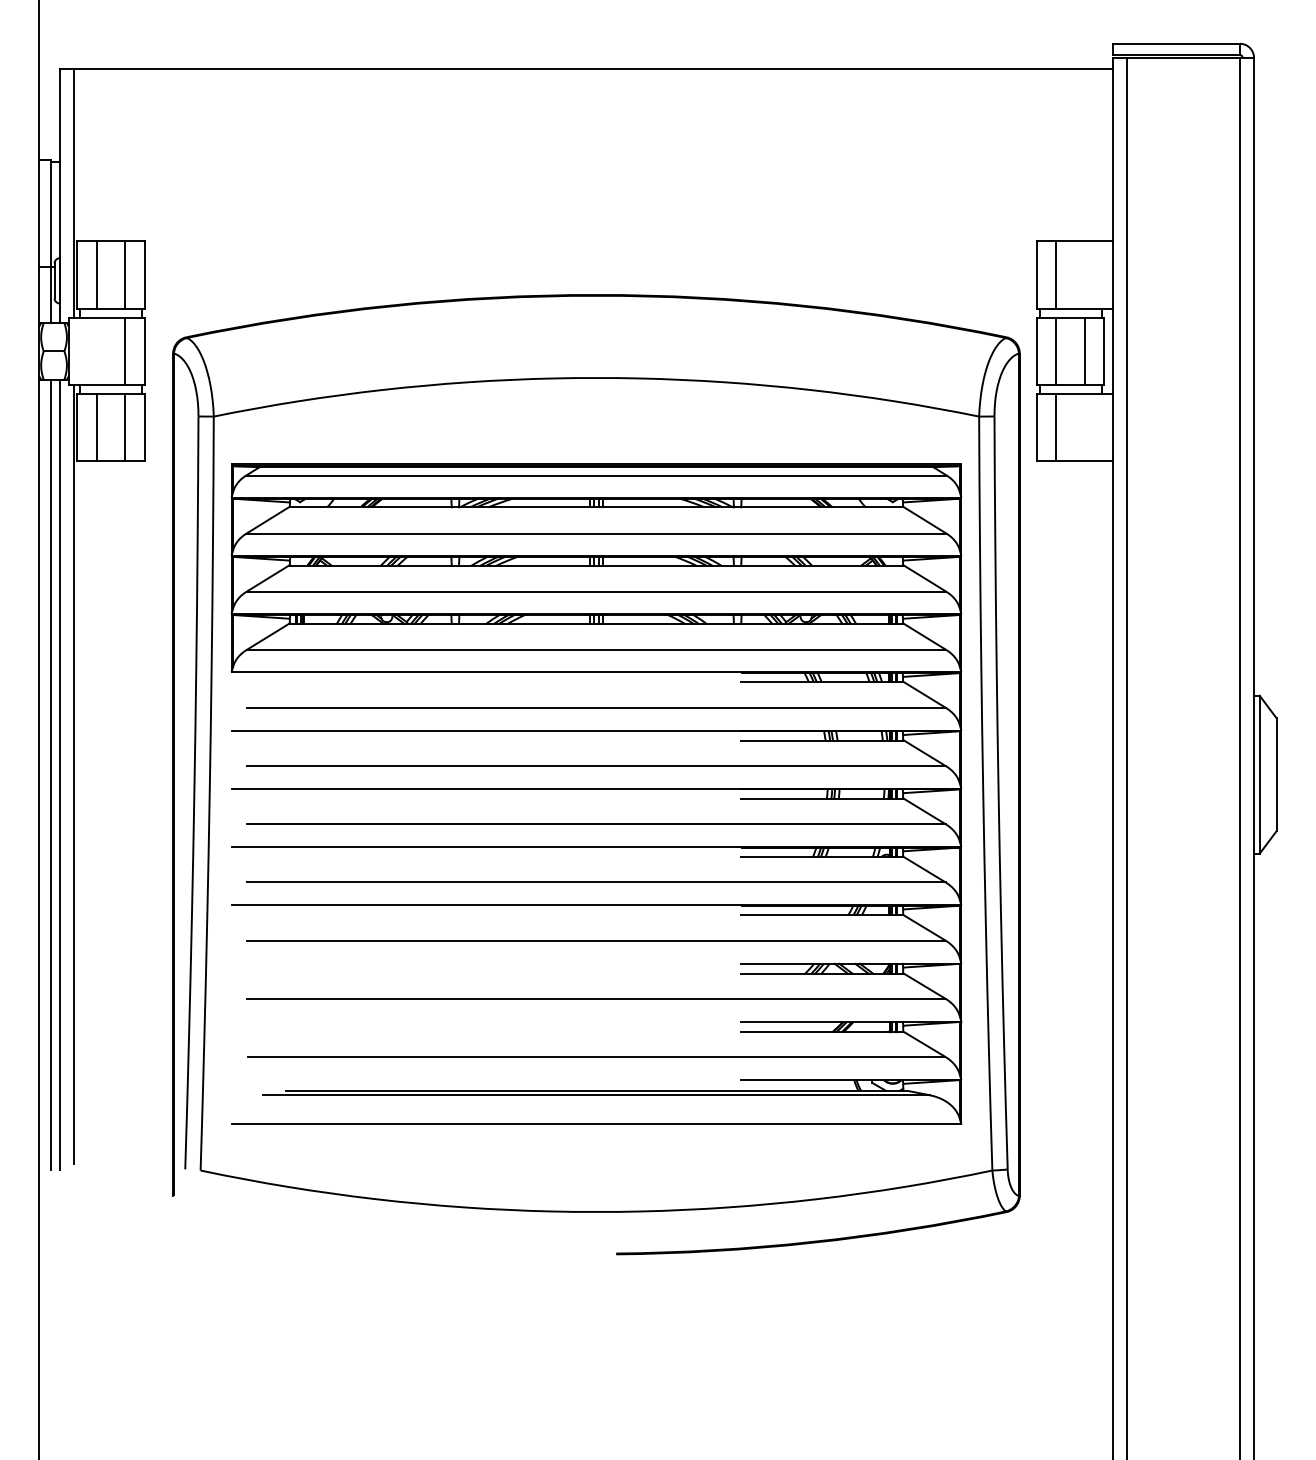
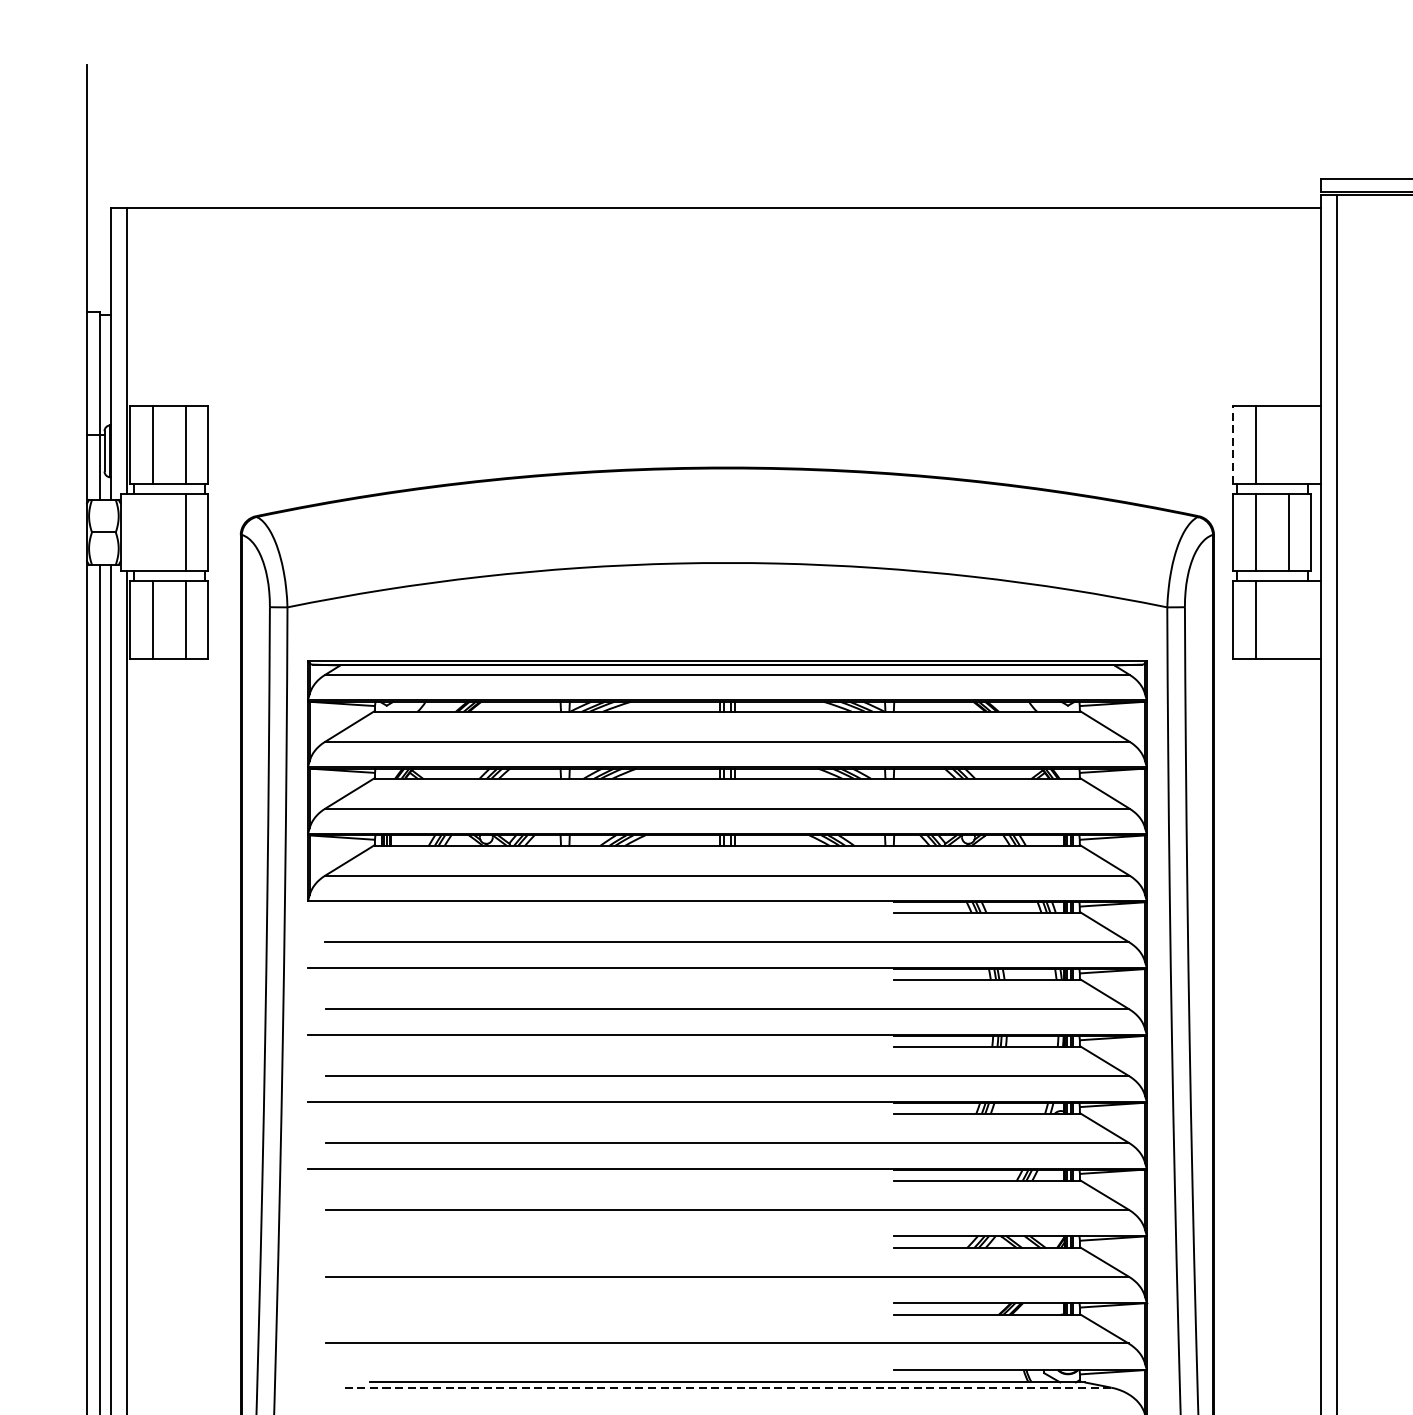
line: (1036, 275) -> (1233, 445), solid -> dashed
line: (596, 1095) -> (727, 1387), solid -> dashed

